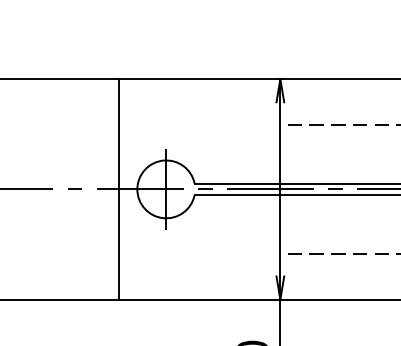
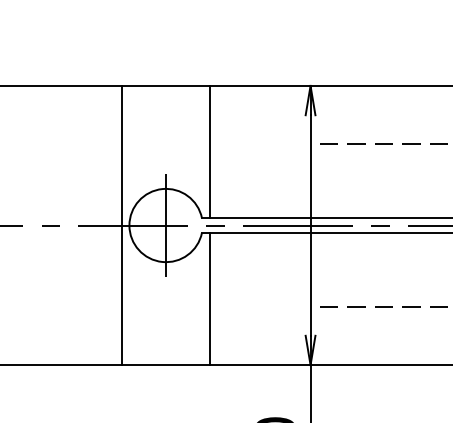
line: (200, 131) -> (209, 152), added
line: (118, 189) -> (122, 225), moved
line: (200, 247) -> (209, 299), added

